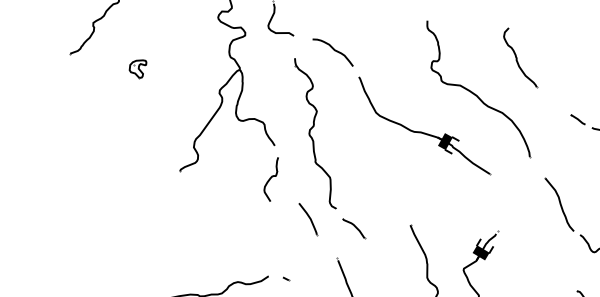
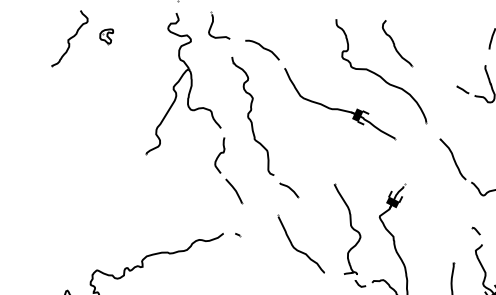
part: (520, 57) -> (397, 43), moved
part: (137, 68) -> (106, 36), moved
part: (308, 219) -> (234, 191), moved

